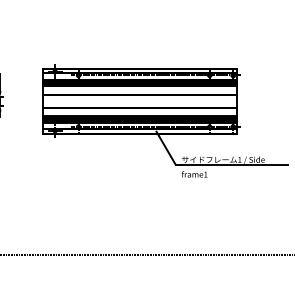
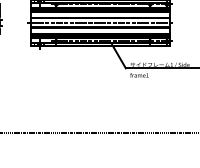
line: (140, 101) -> (100, 23), added

